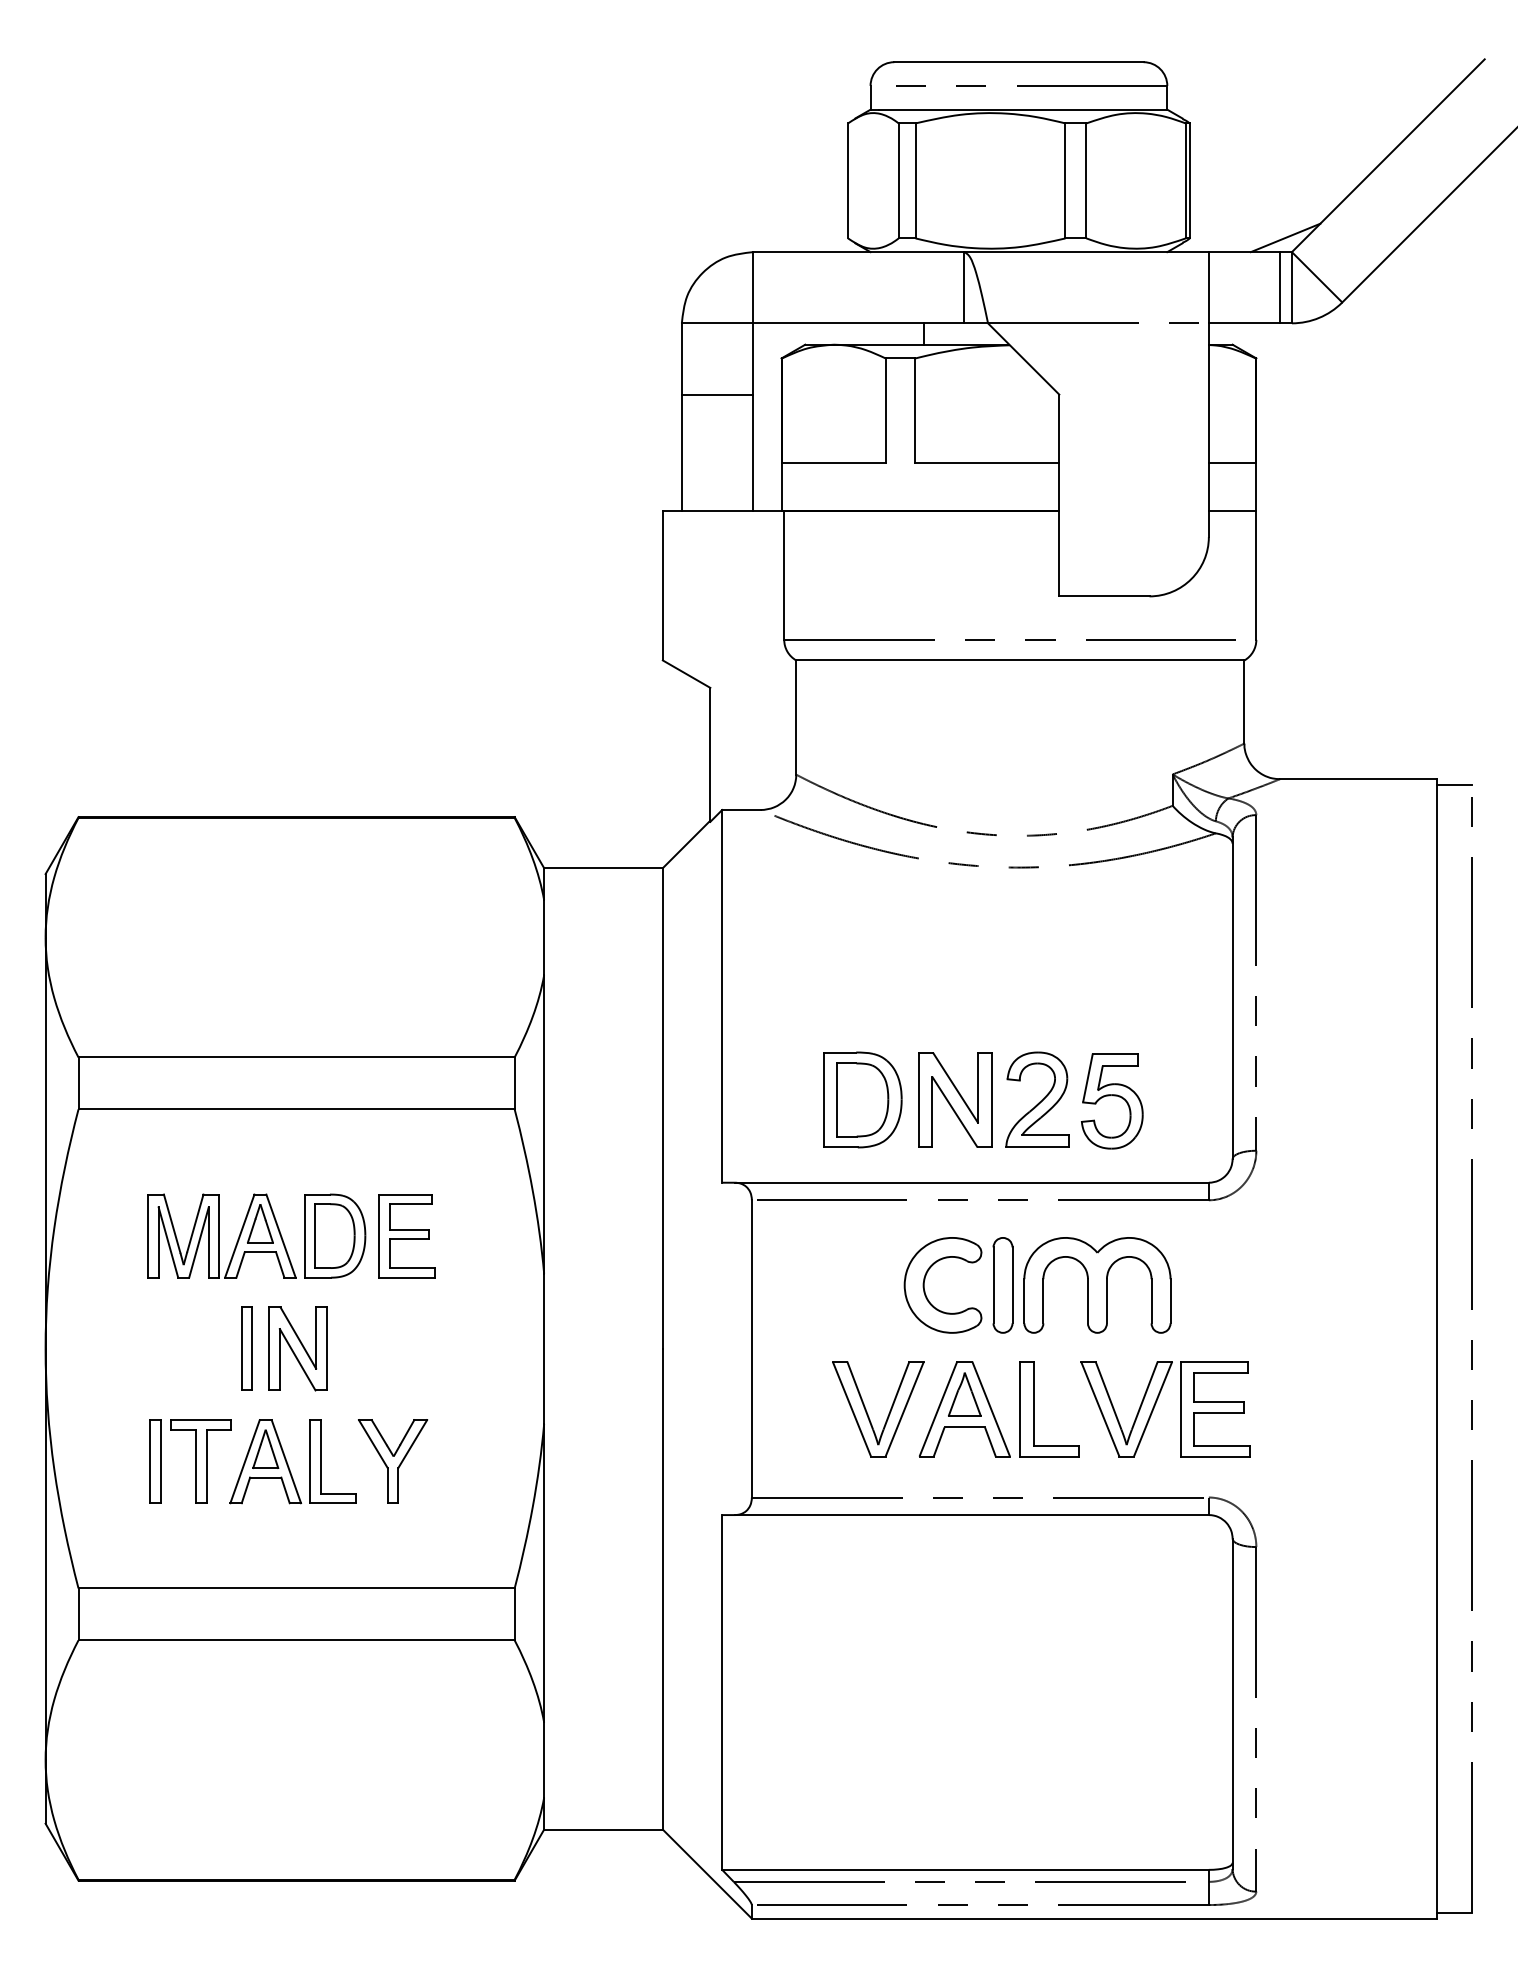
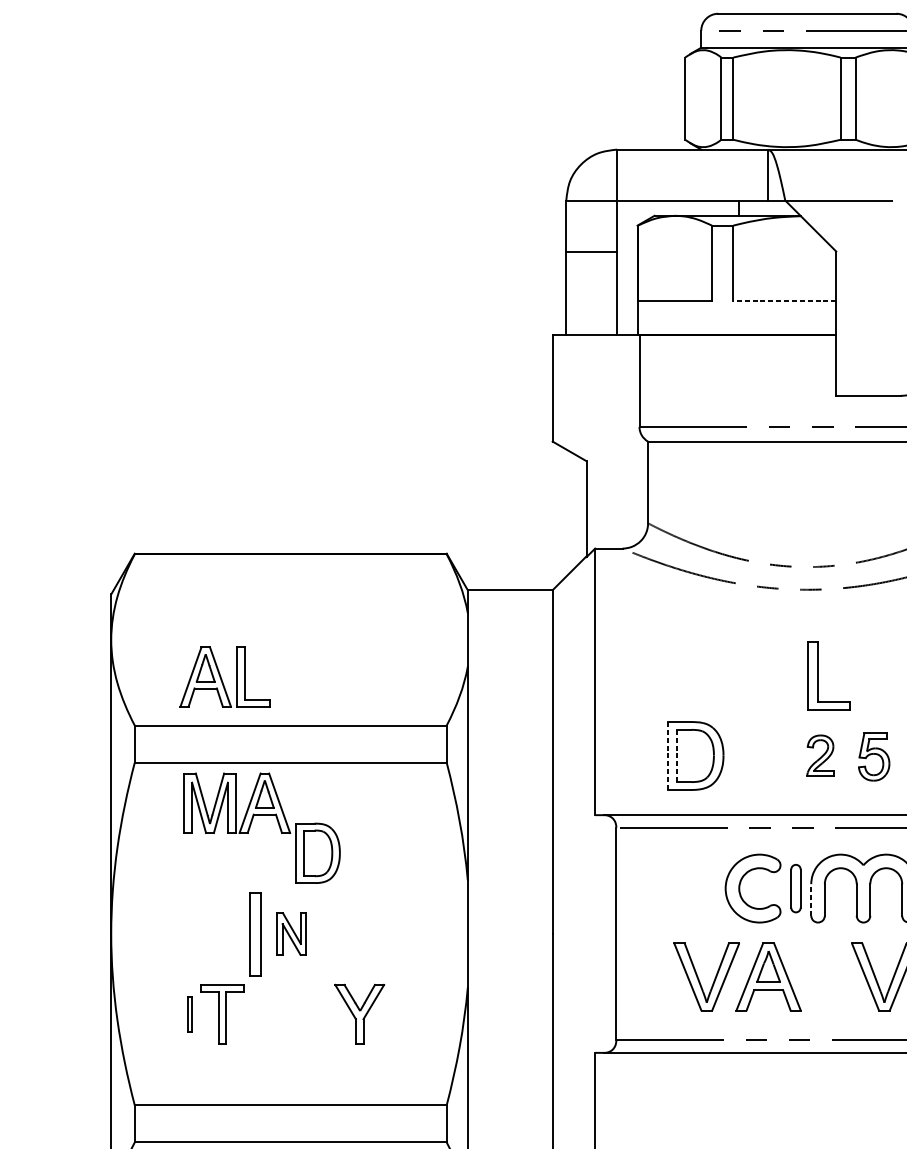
line: (987, 463) -> (784, 300), solid -> dashed
line: (823, 1099) -> (667, 755), solid -> dashed
part: (955, 1099) -> (761, 755), removed
part: (1037, 1099) -> (820, 755), size x0.6
line: (837, 1100) -> (677, 756), solid -> dashed
part: (1112, 1101) -> (874, 757), size x0.7
part: (221, 1235) -> (237, 802), moved
part: (406, 1236) -> (369, 853), removed
part: (1002, 1285) -> (795, 888), size x0.7
line: (1024, 1300) -> (811, 899), solid -> dashed
part: (246, 1348) -> (254, 933), size x1.4
part: (297, 1348) -> (291, 933), size x0.7
part: (1034, 1409) -> (818, 676), moved
part: (155, 1461) -> (189, 1014), size x0.6
part: (292, 1461) -> (224, 676), moved

